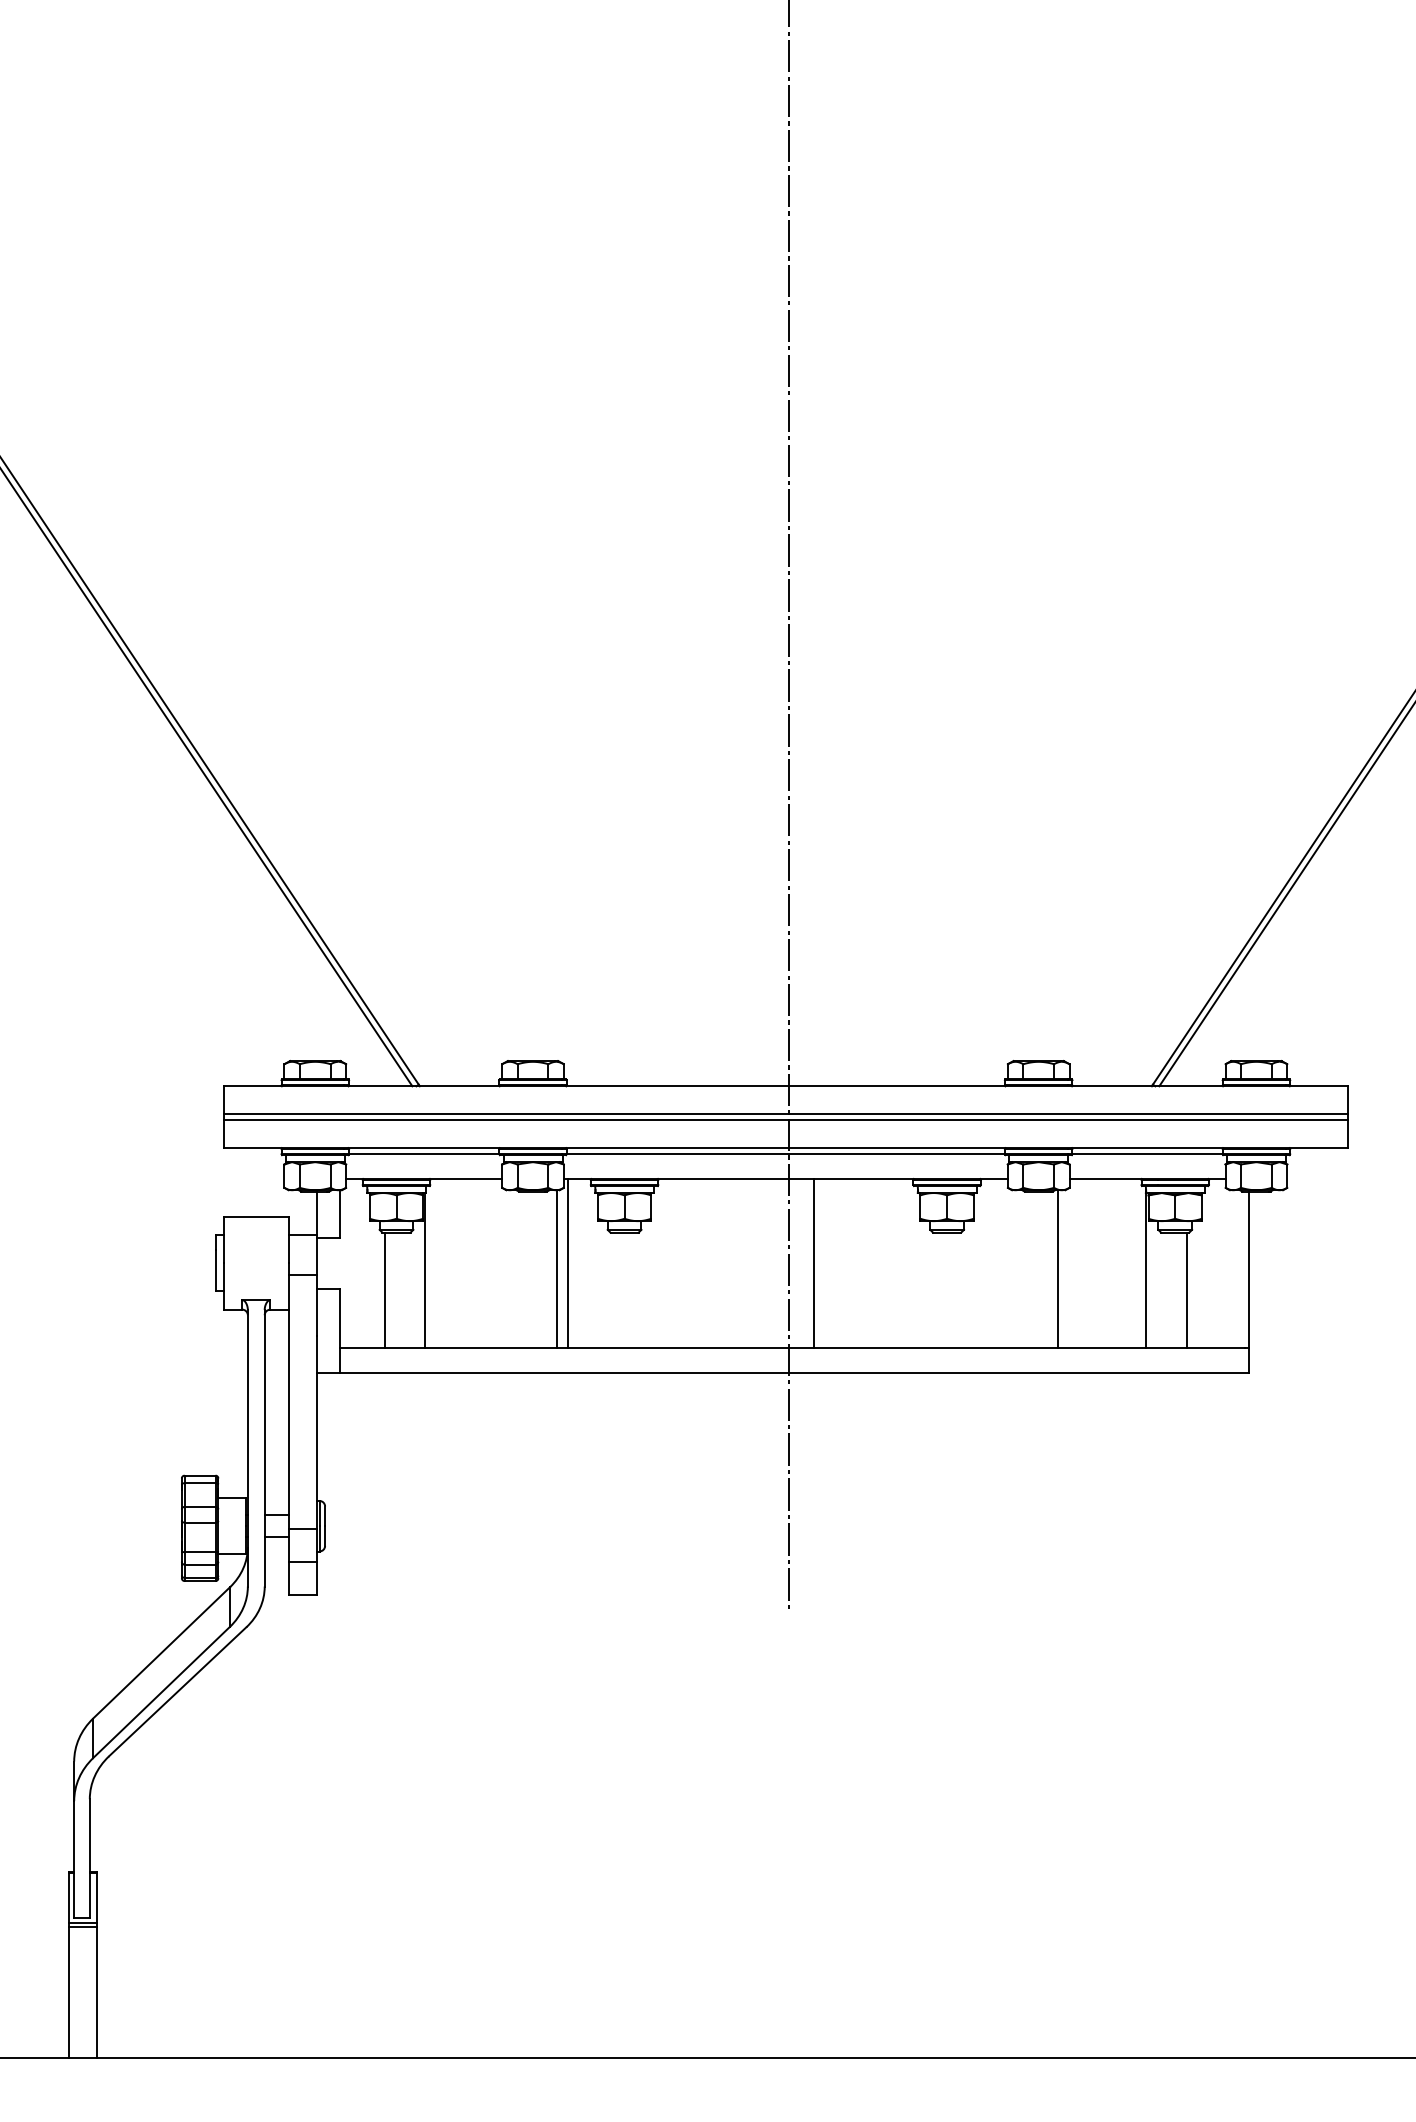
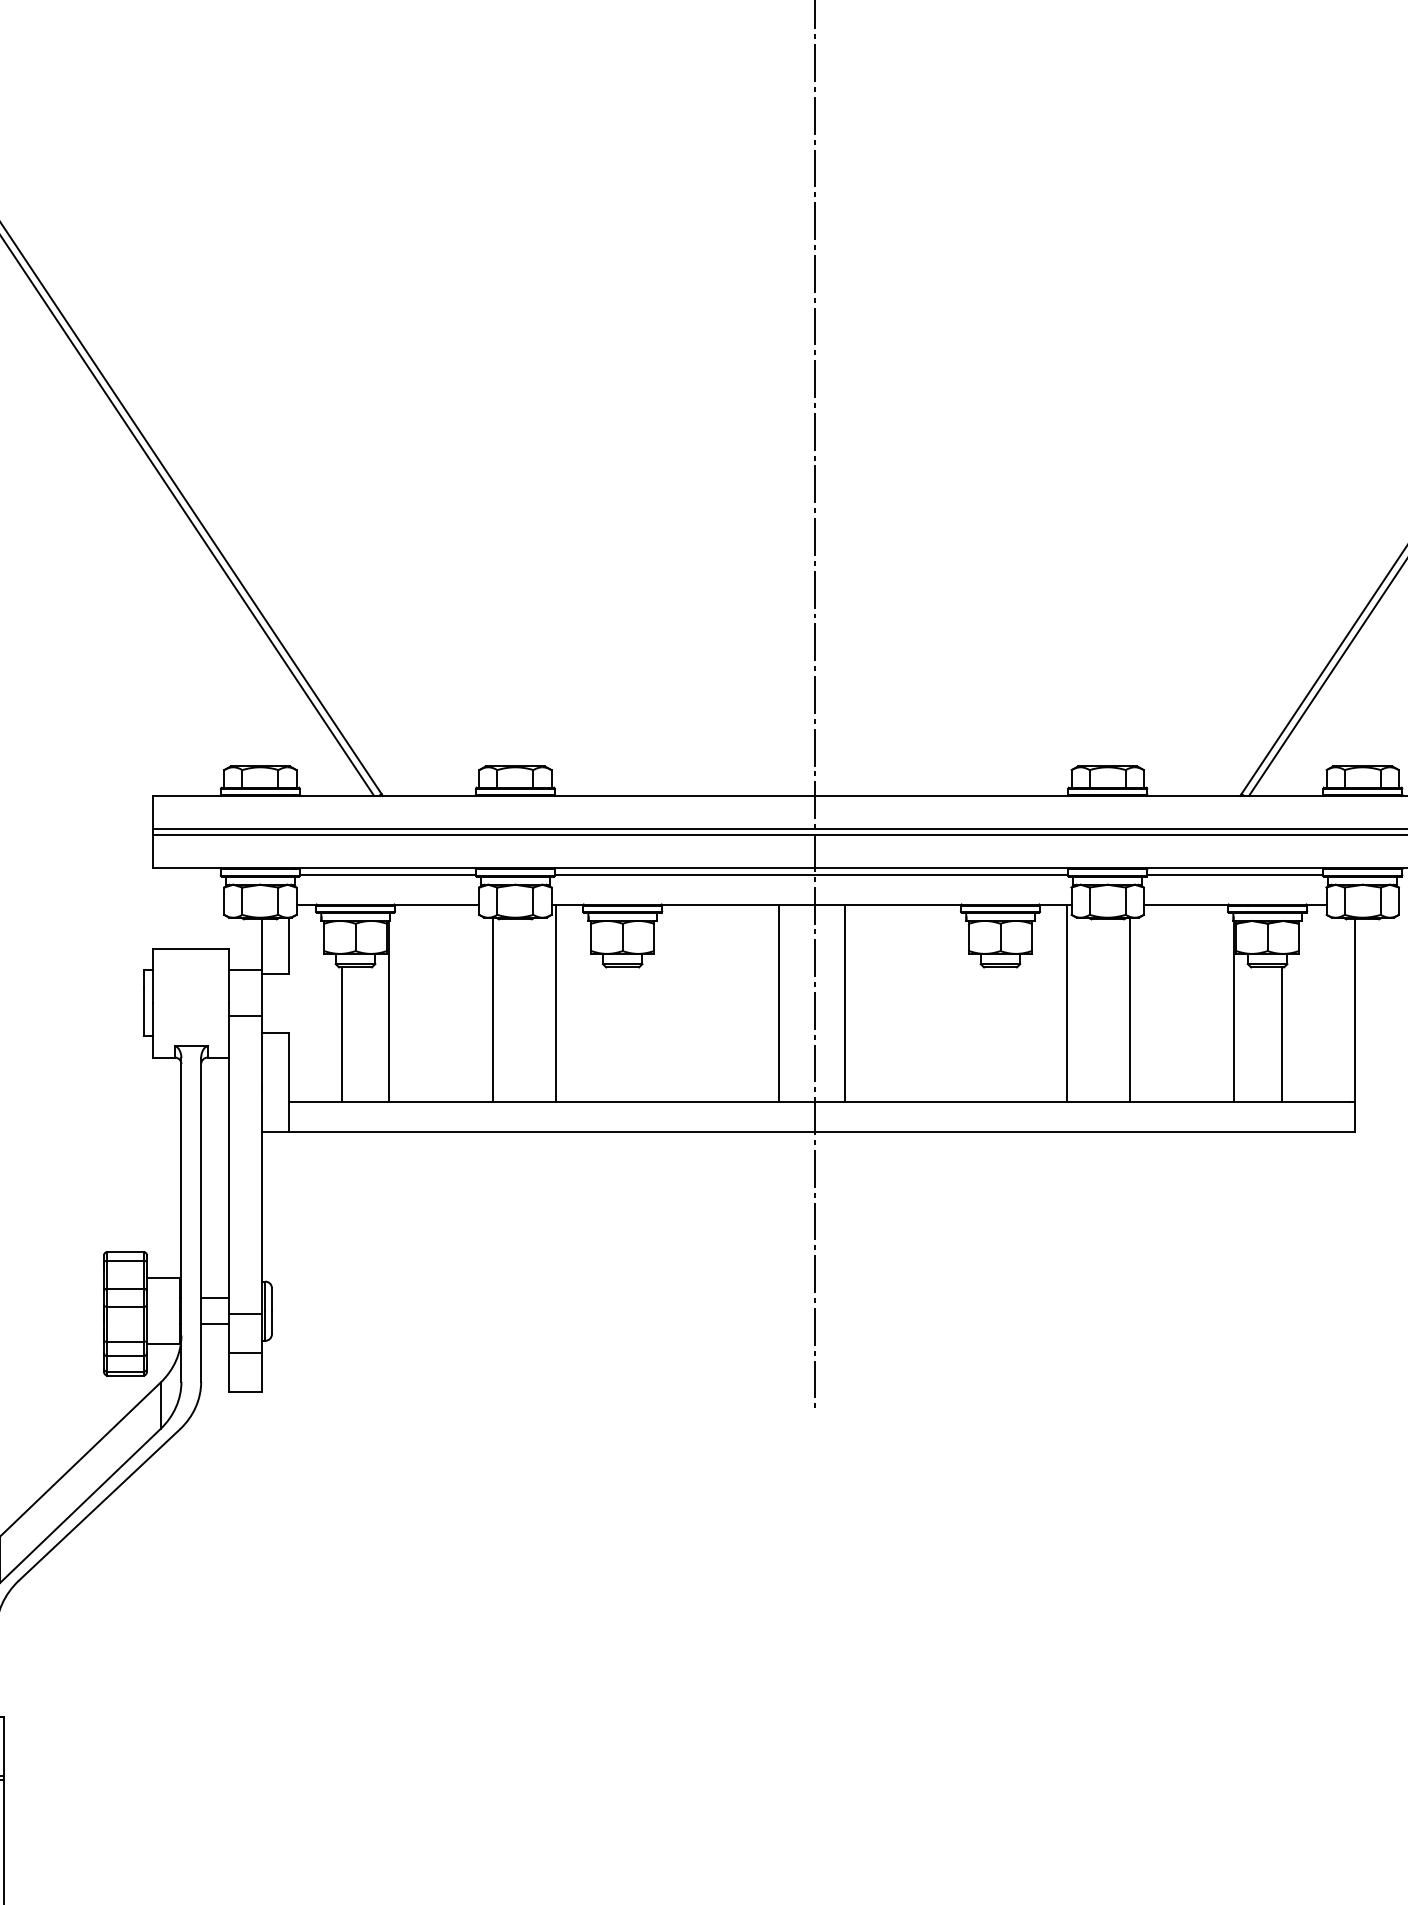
line: (757, 1263) -> (778, 1003), added
line: (1003, 1263) -> (1066, 1003), added
line: (556, 1268) -> (492, 1009), moved

